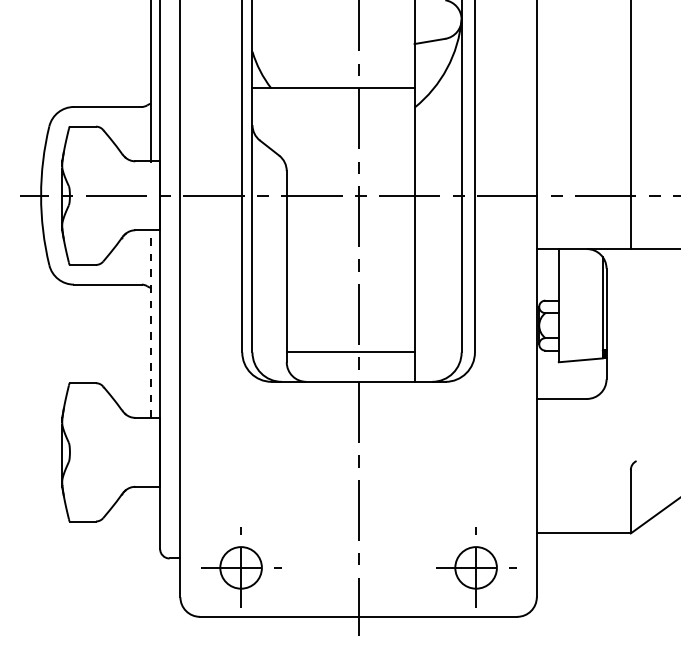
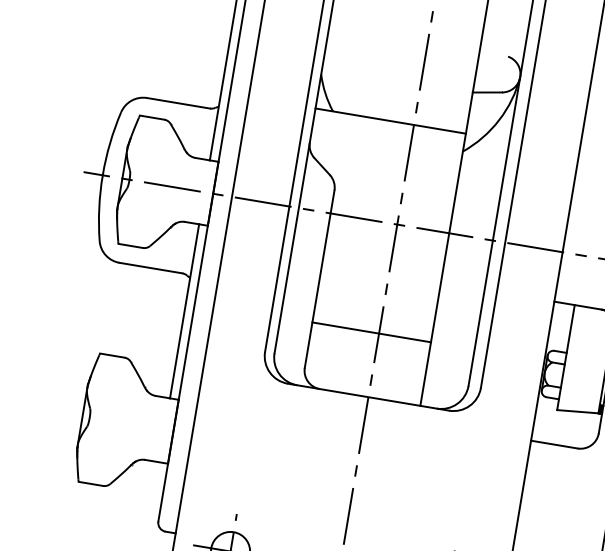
line: (150, 323) -> (184, 310), dashed -> solid
line: (350, 352) -> (371, 332), moved

